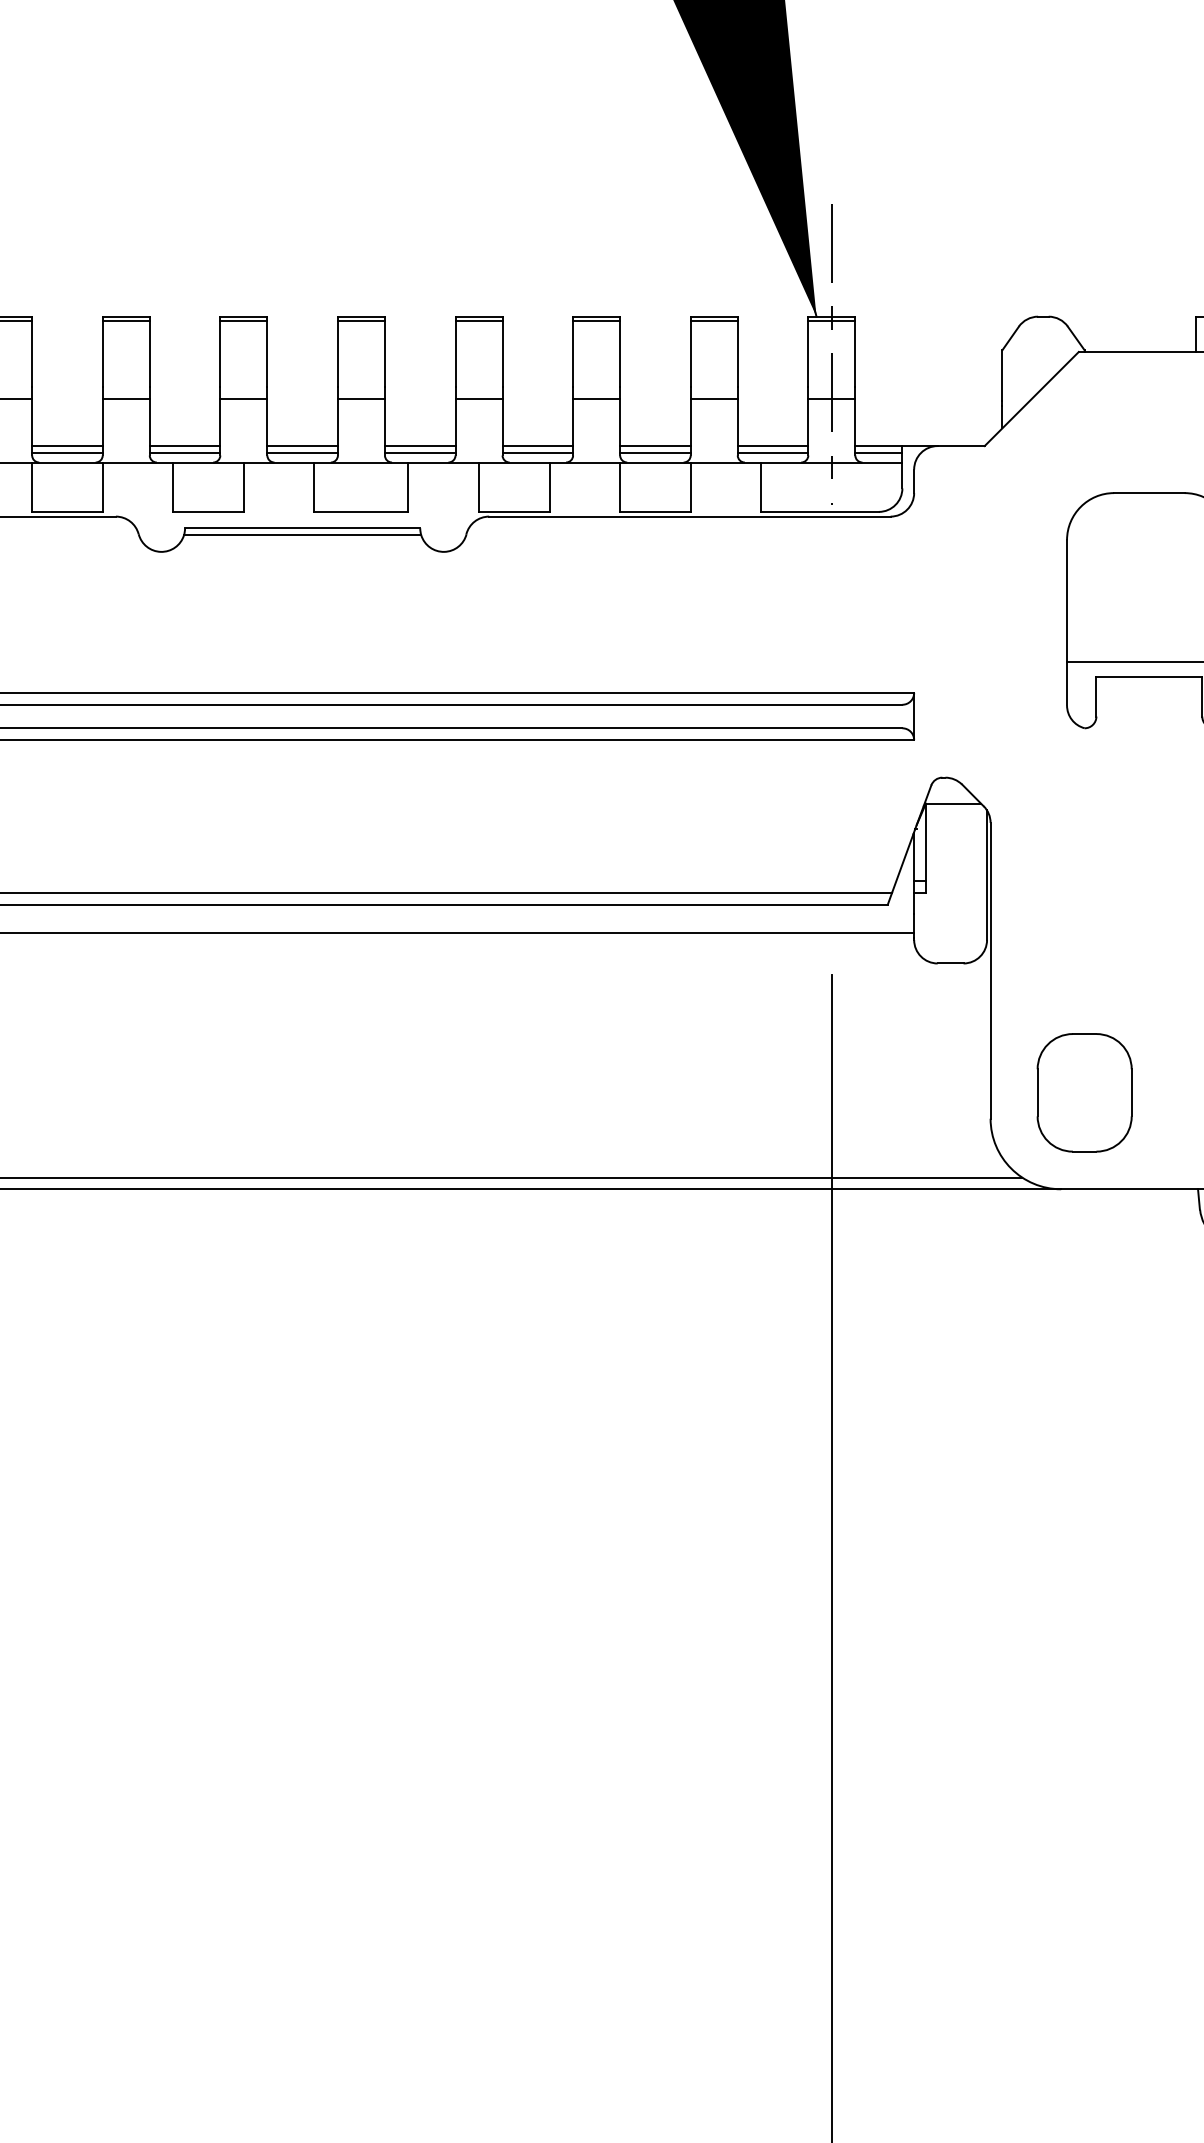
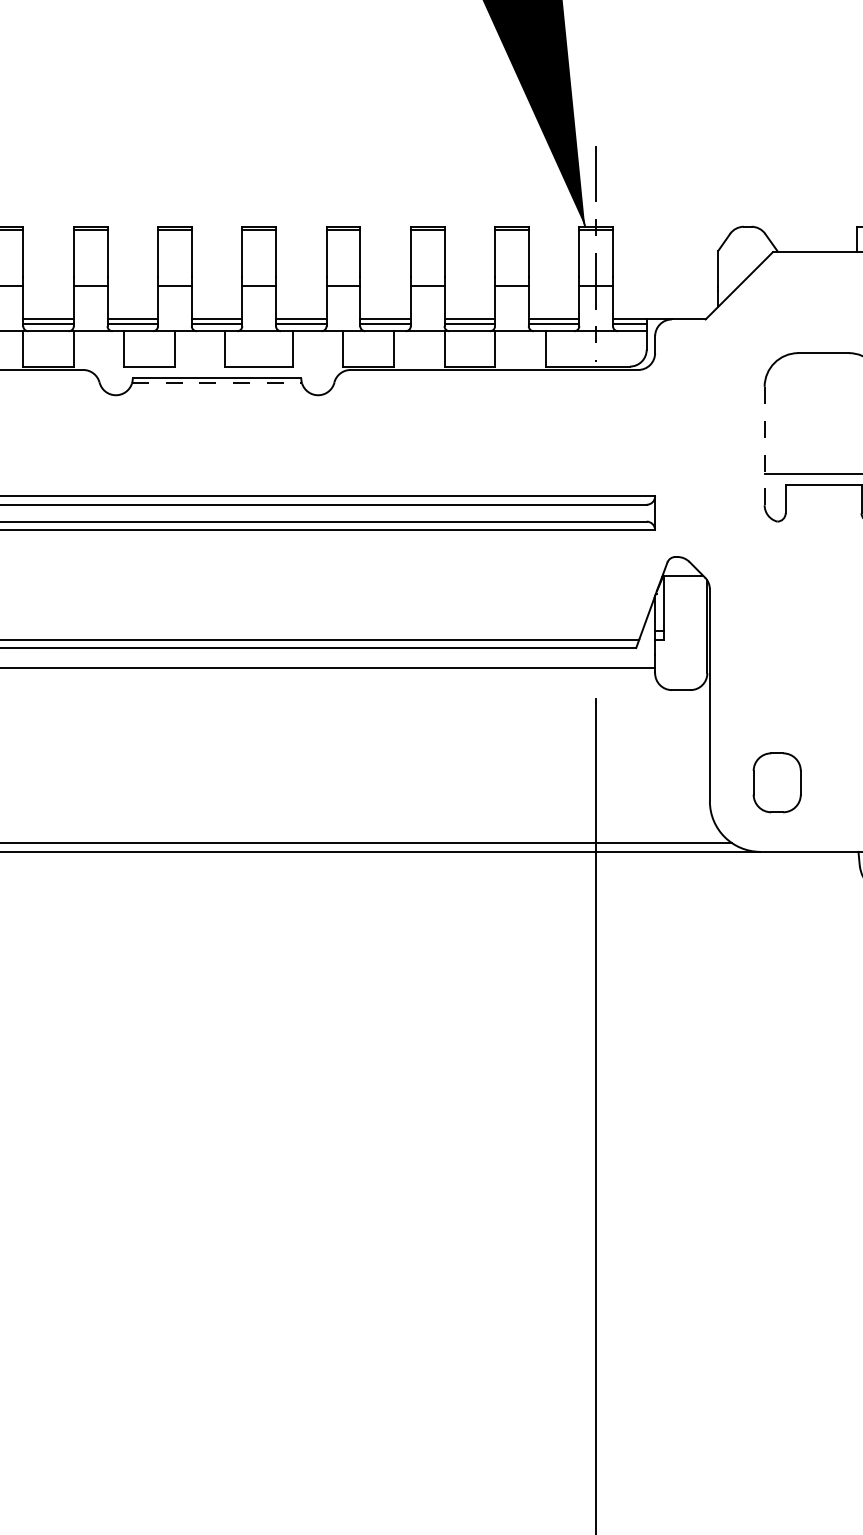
line: (302, 535) -> (216, 383), solid -> dashed
line: (1067, 622) -> (764, 445), solid -> dashed
part: (1084, 1092) -> (777, 782), size x0.7

